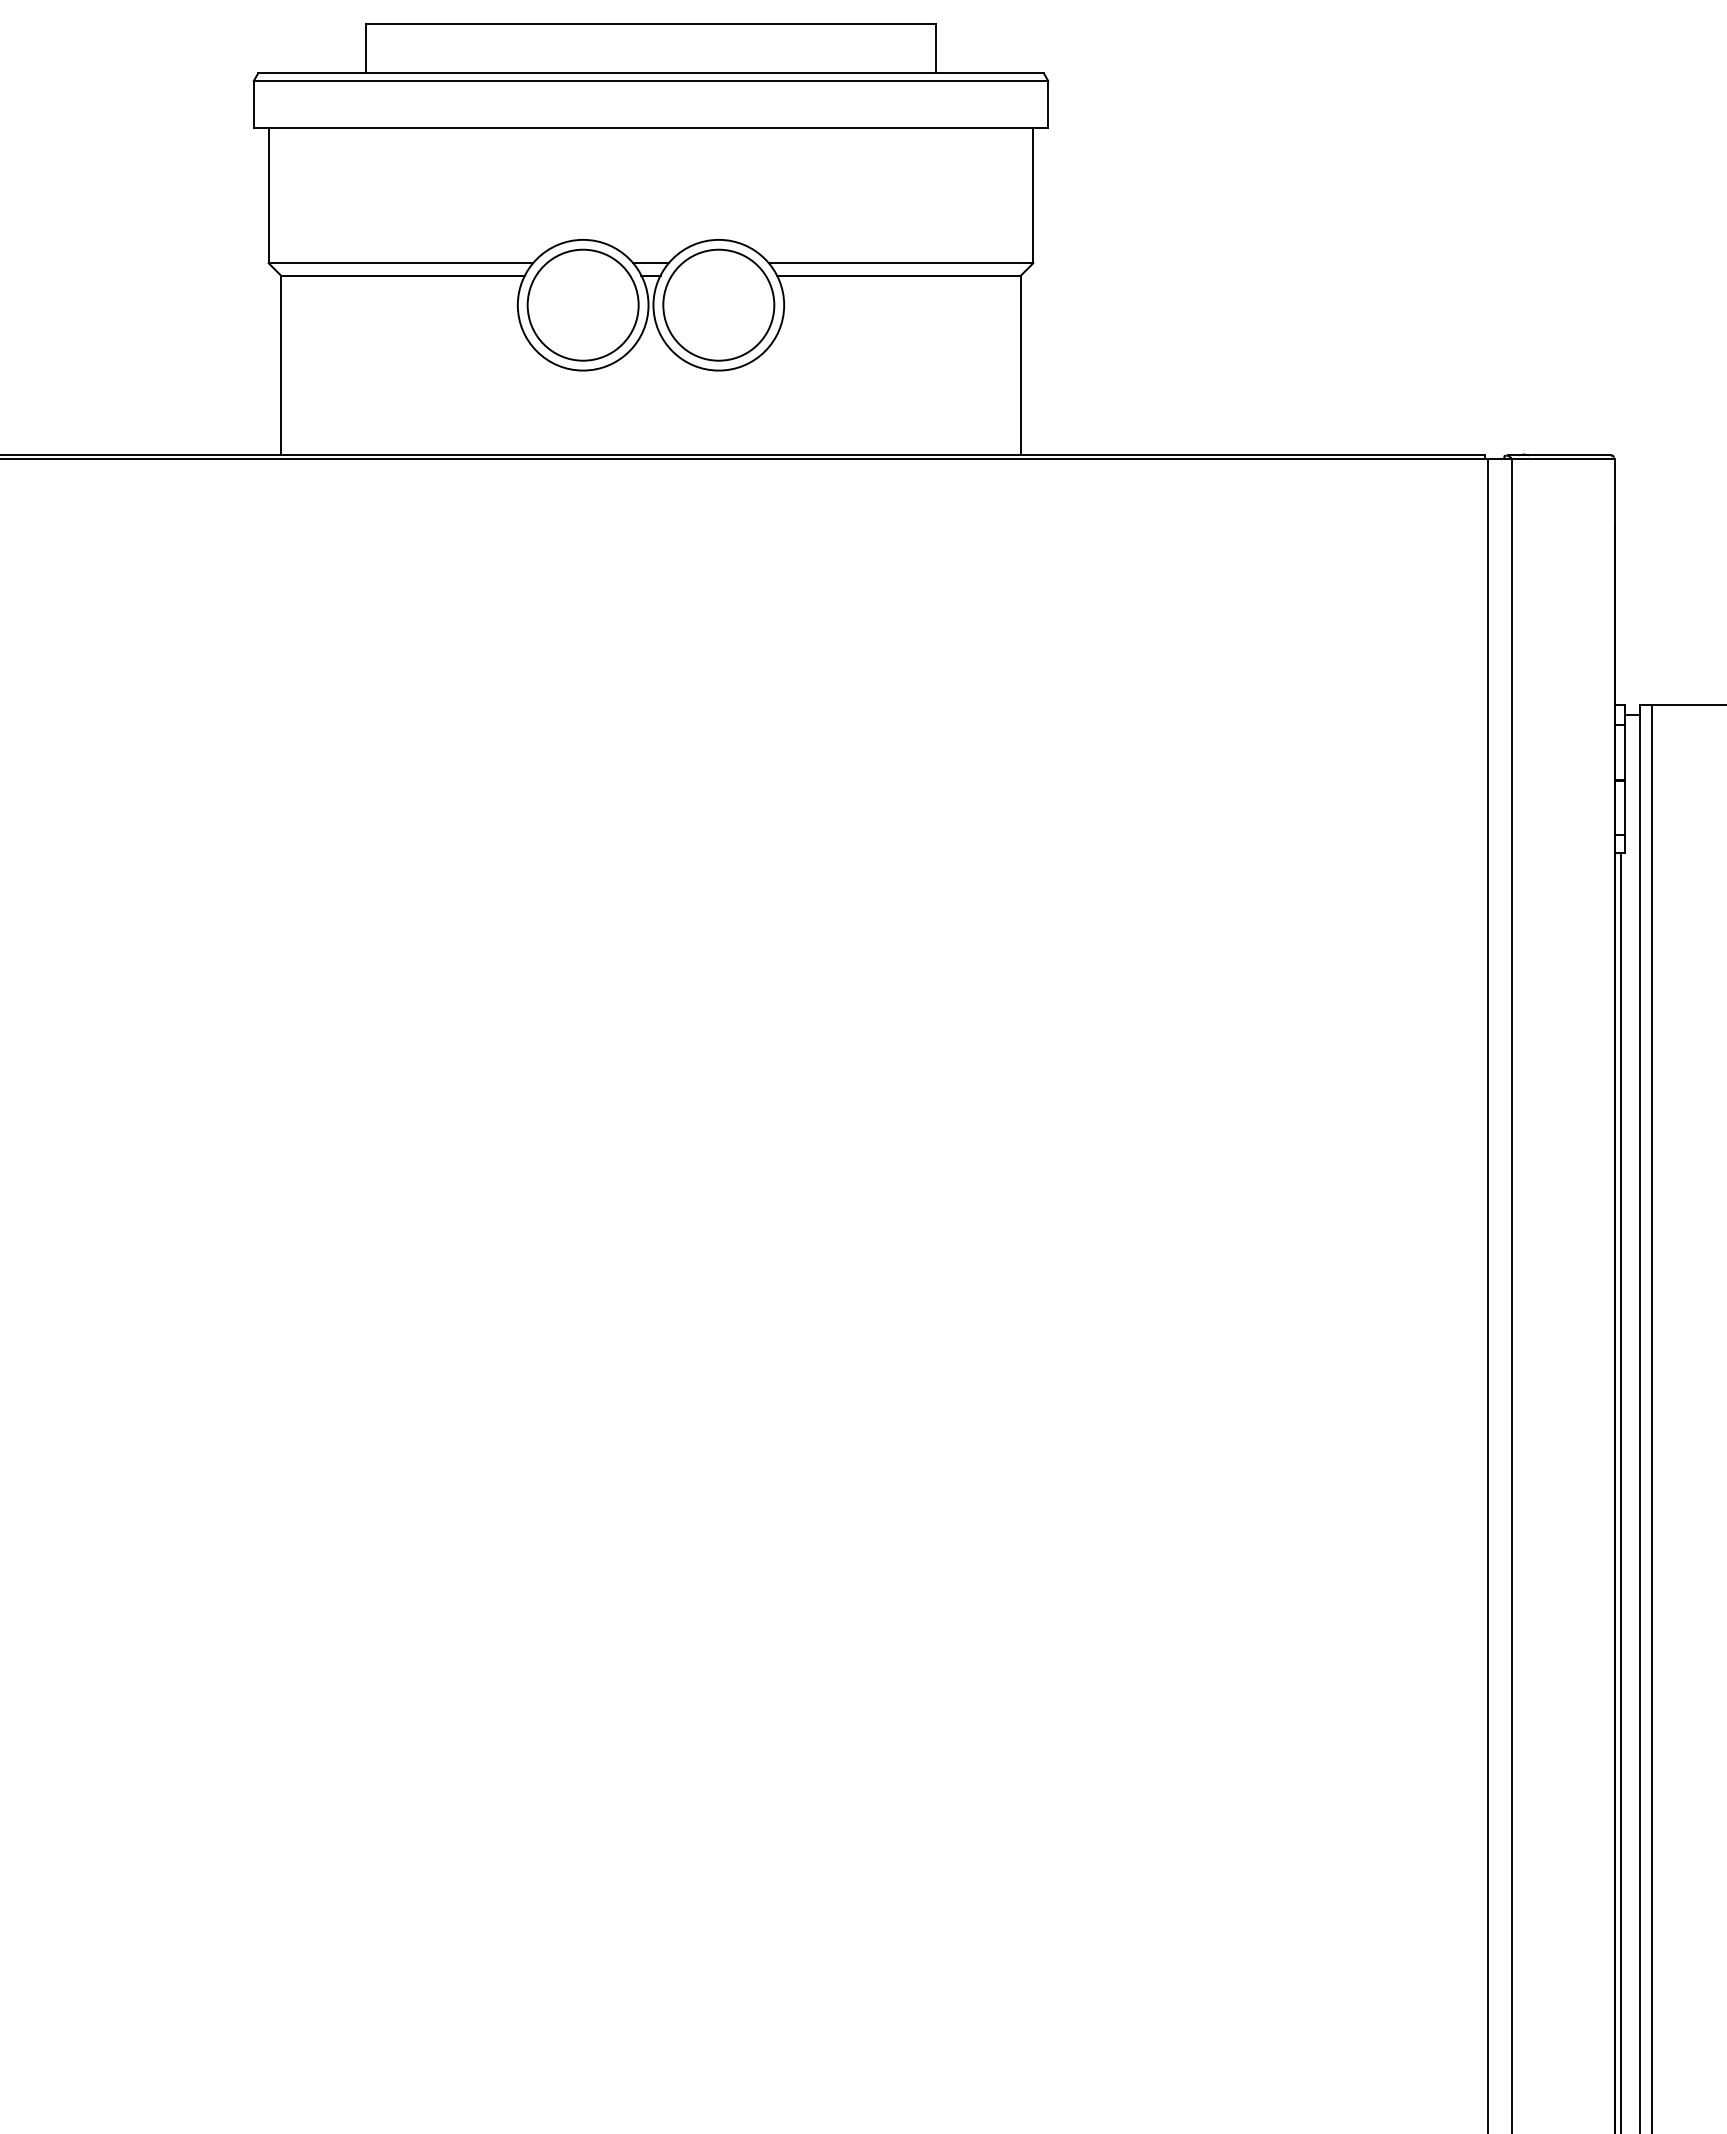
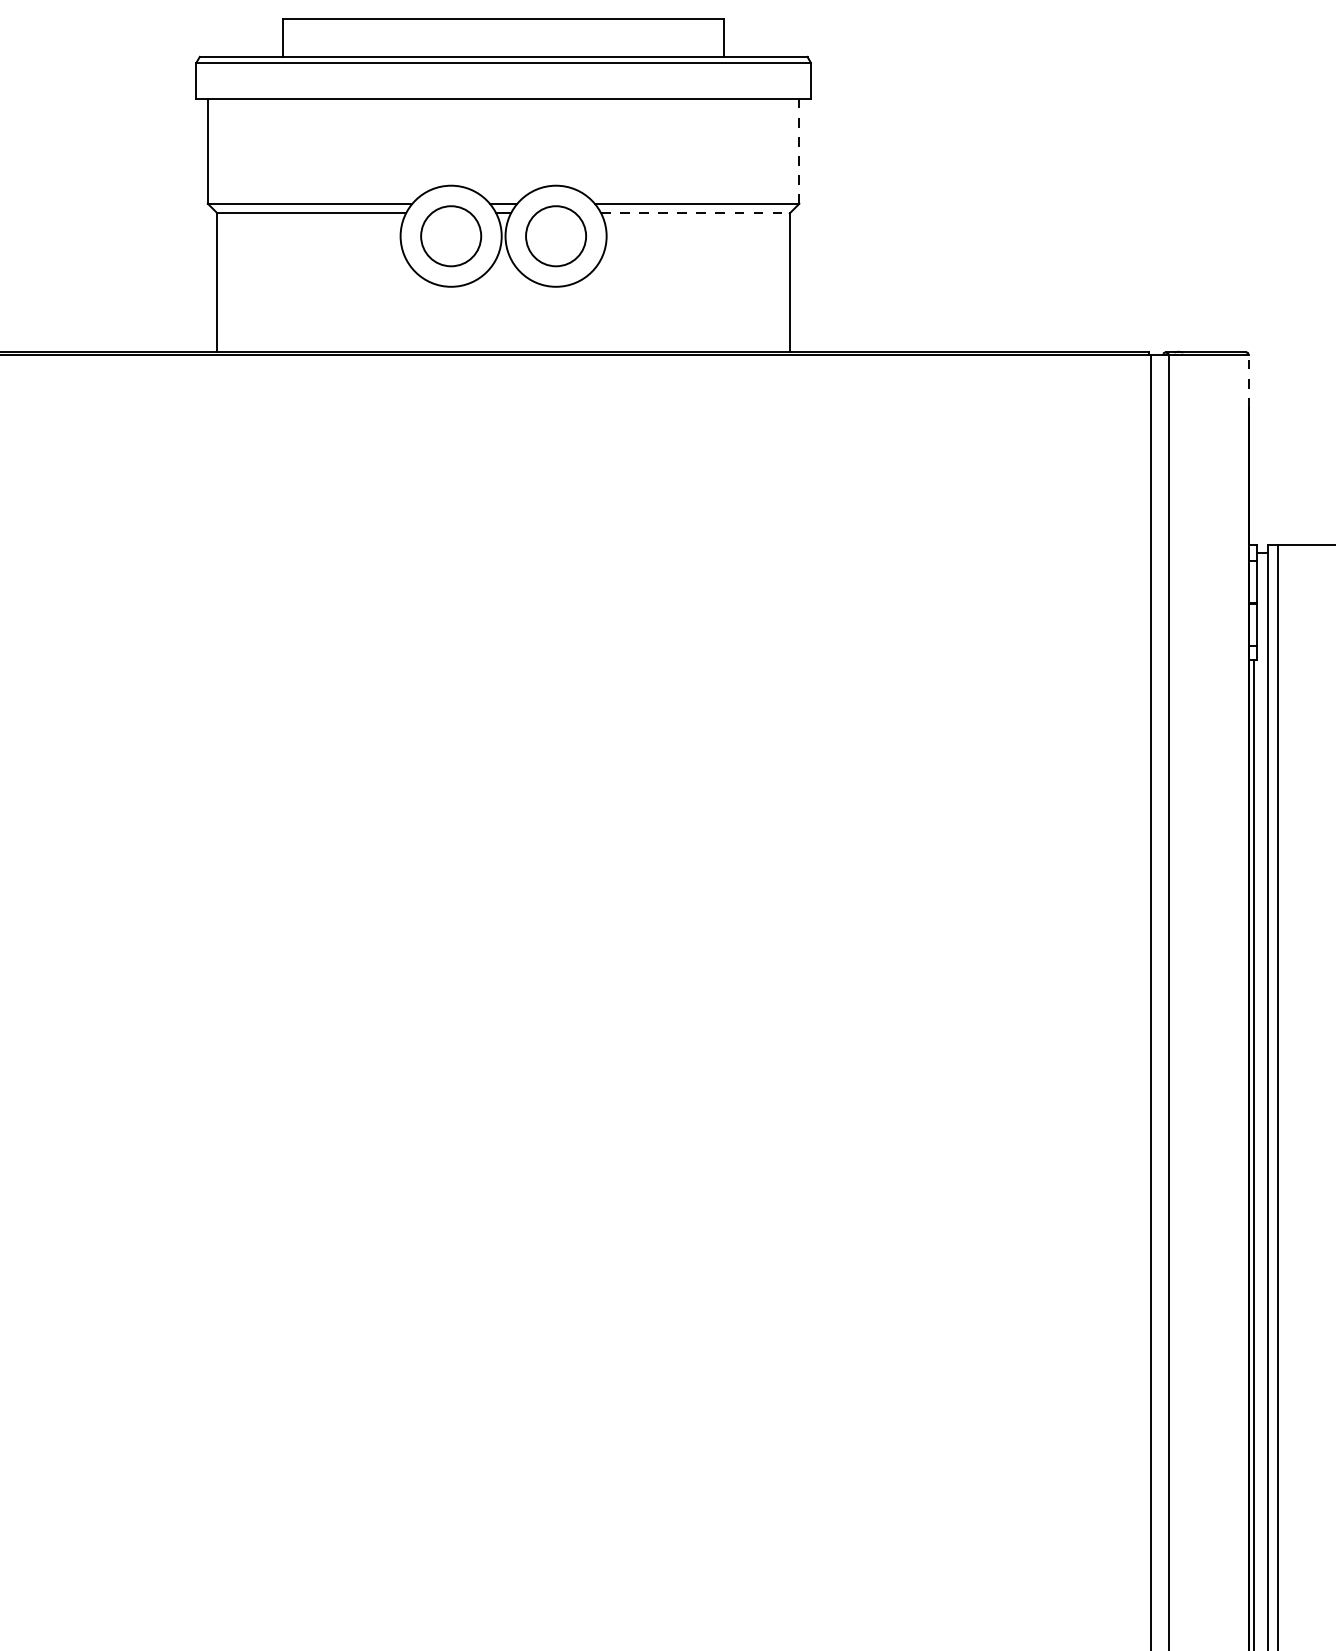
line: (1033, 195) -> (799, 151), solid -> dashed
line: (899, 275) -> (695, 213), solid -> dashed
circle: (582, 304) -> (450, 235), size x0.7
circle: (718, 304) -> (555, 235), size x0.7
line: (1614, 493) -> (1248, 381), solid -> dashed

